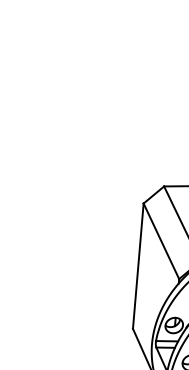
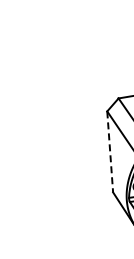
line: (138, 265) -> (110, 151), solid -> dashed

